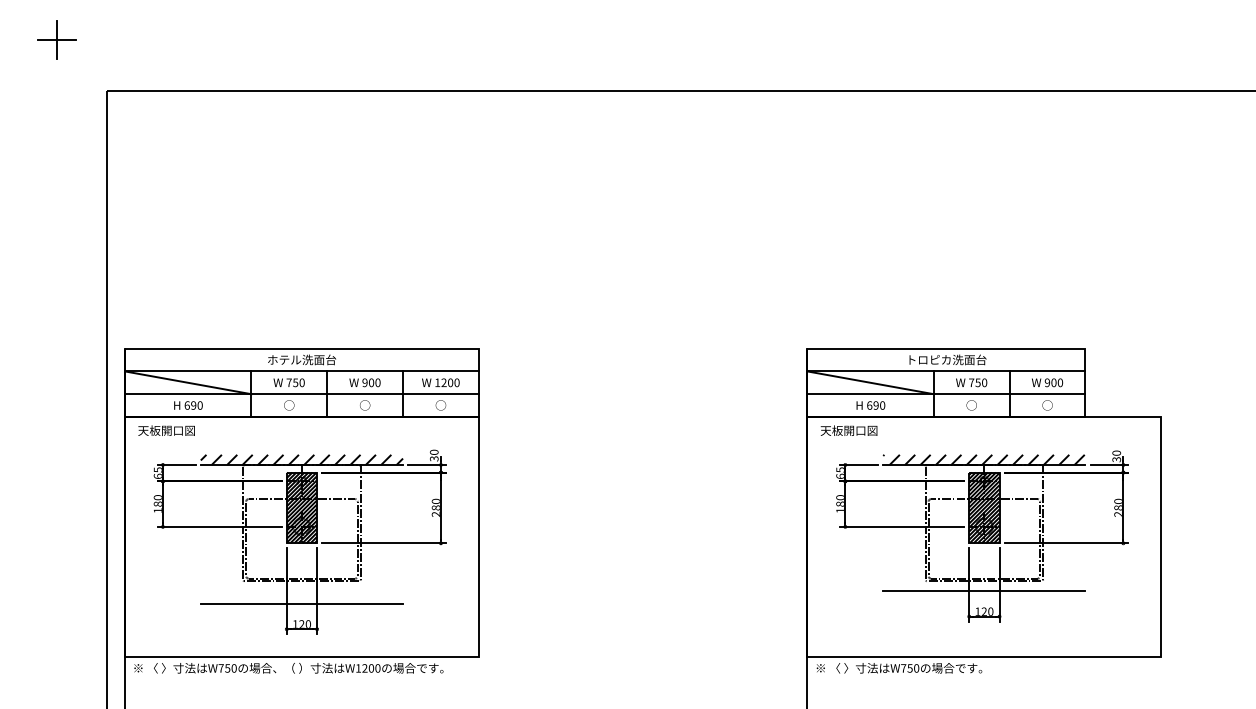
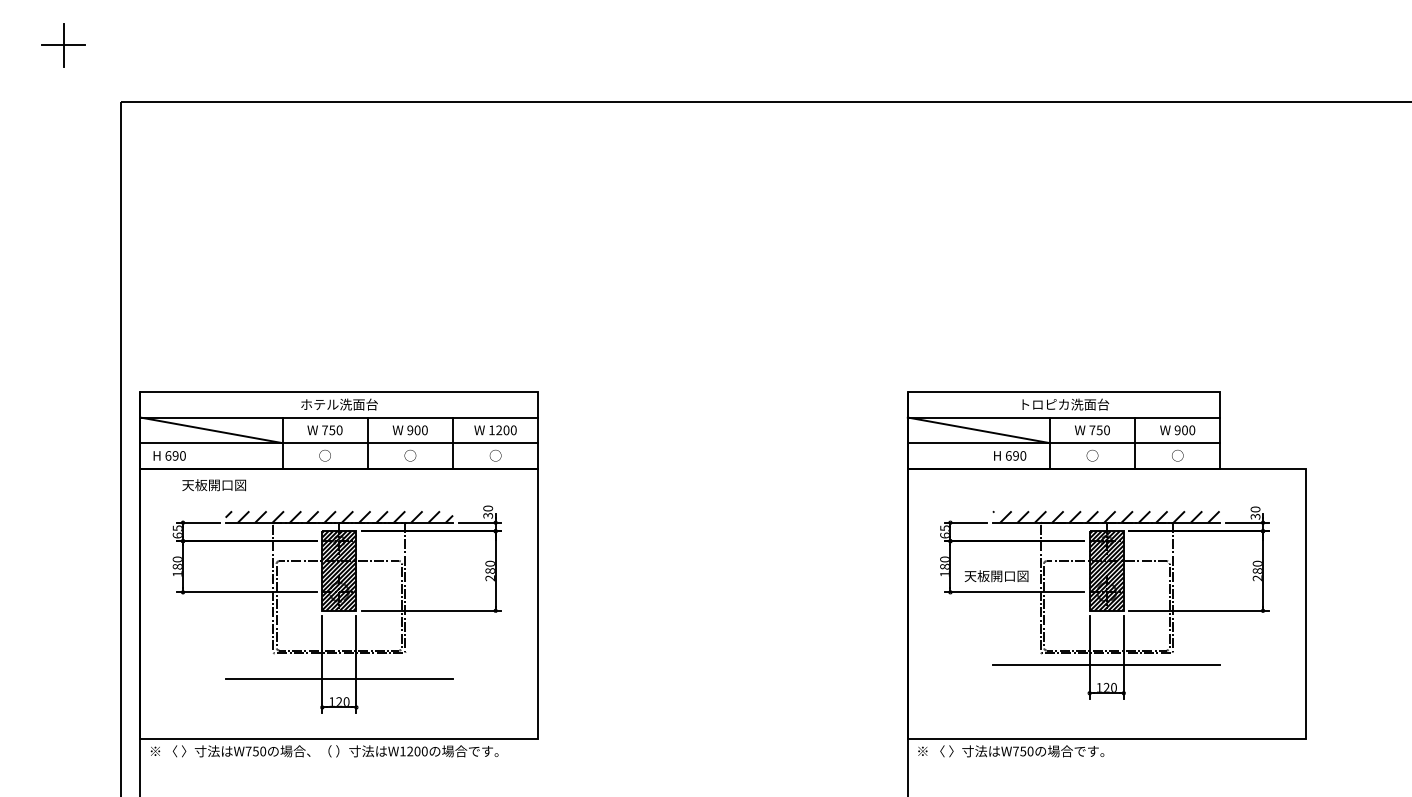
text: (188, 405) -> (169, 455), moved
text: (871, 405) -> (1010, 455), moved
text: (166, 430) -> (213, 485), moved
text: (848, 430) -> (996, 576), moved

